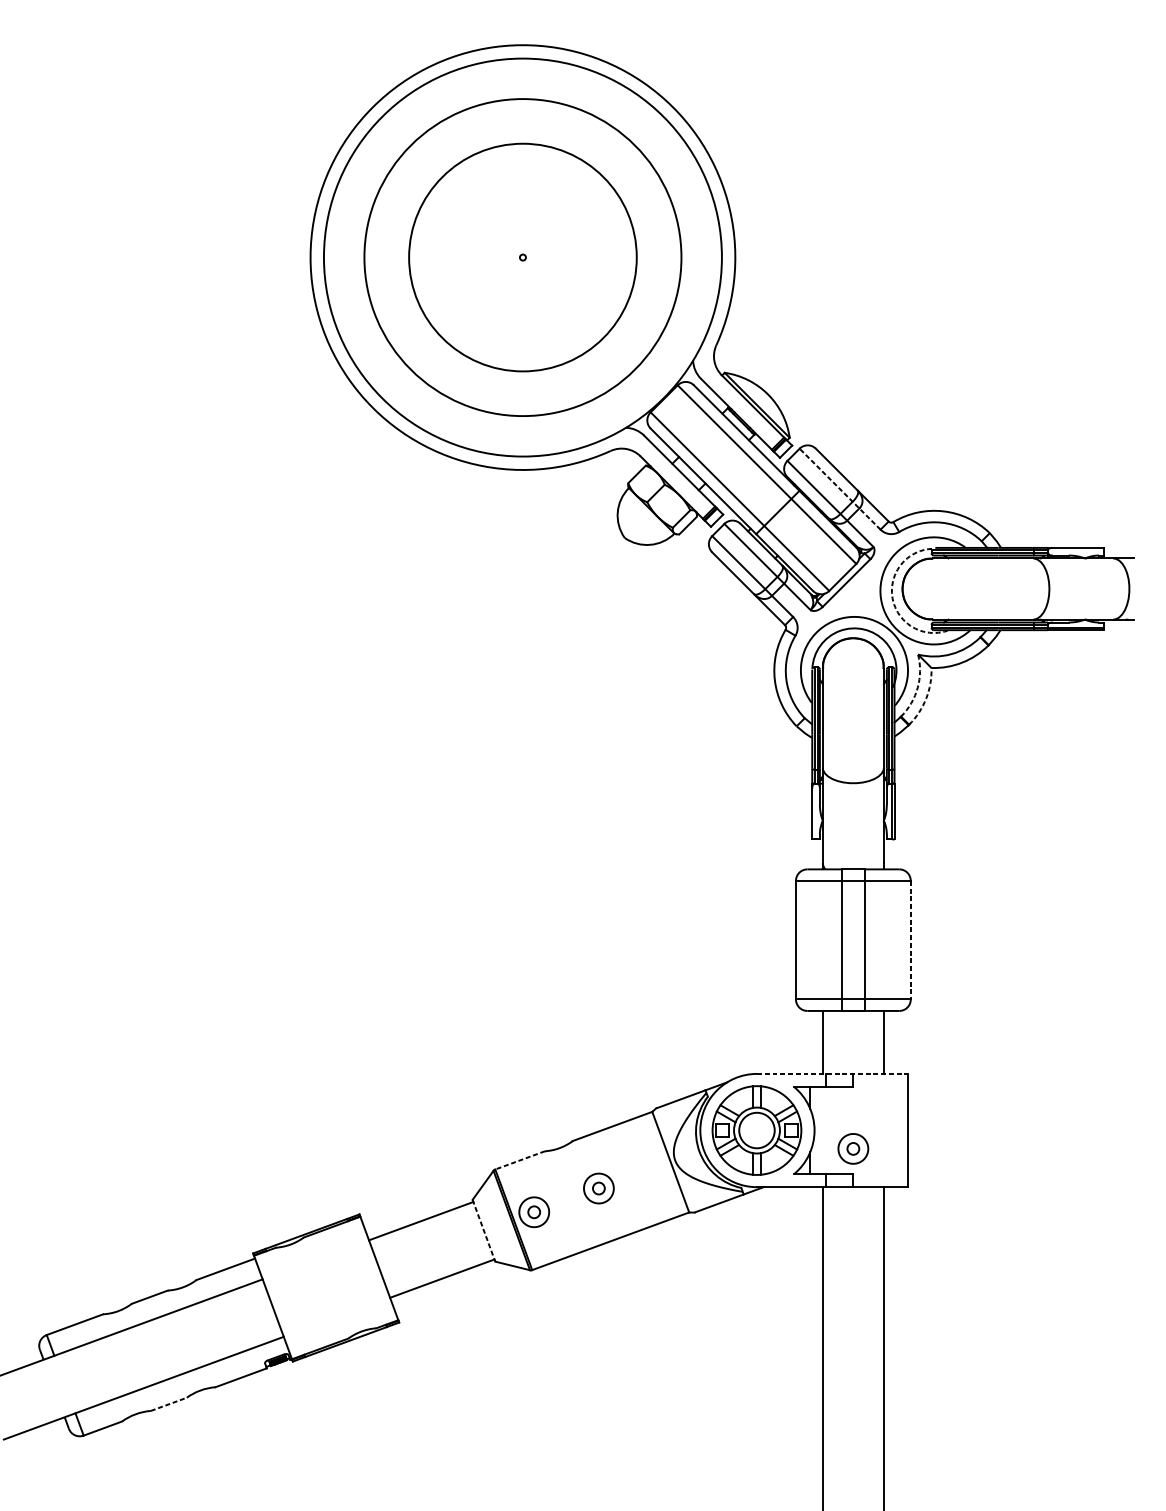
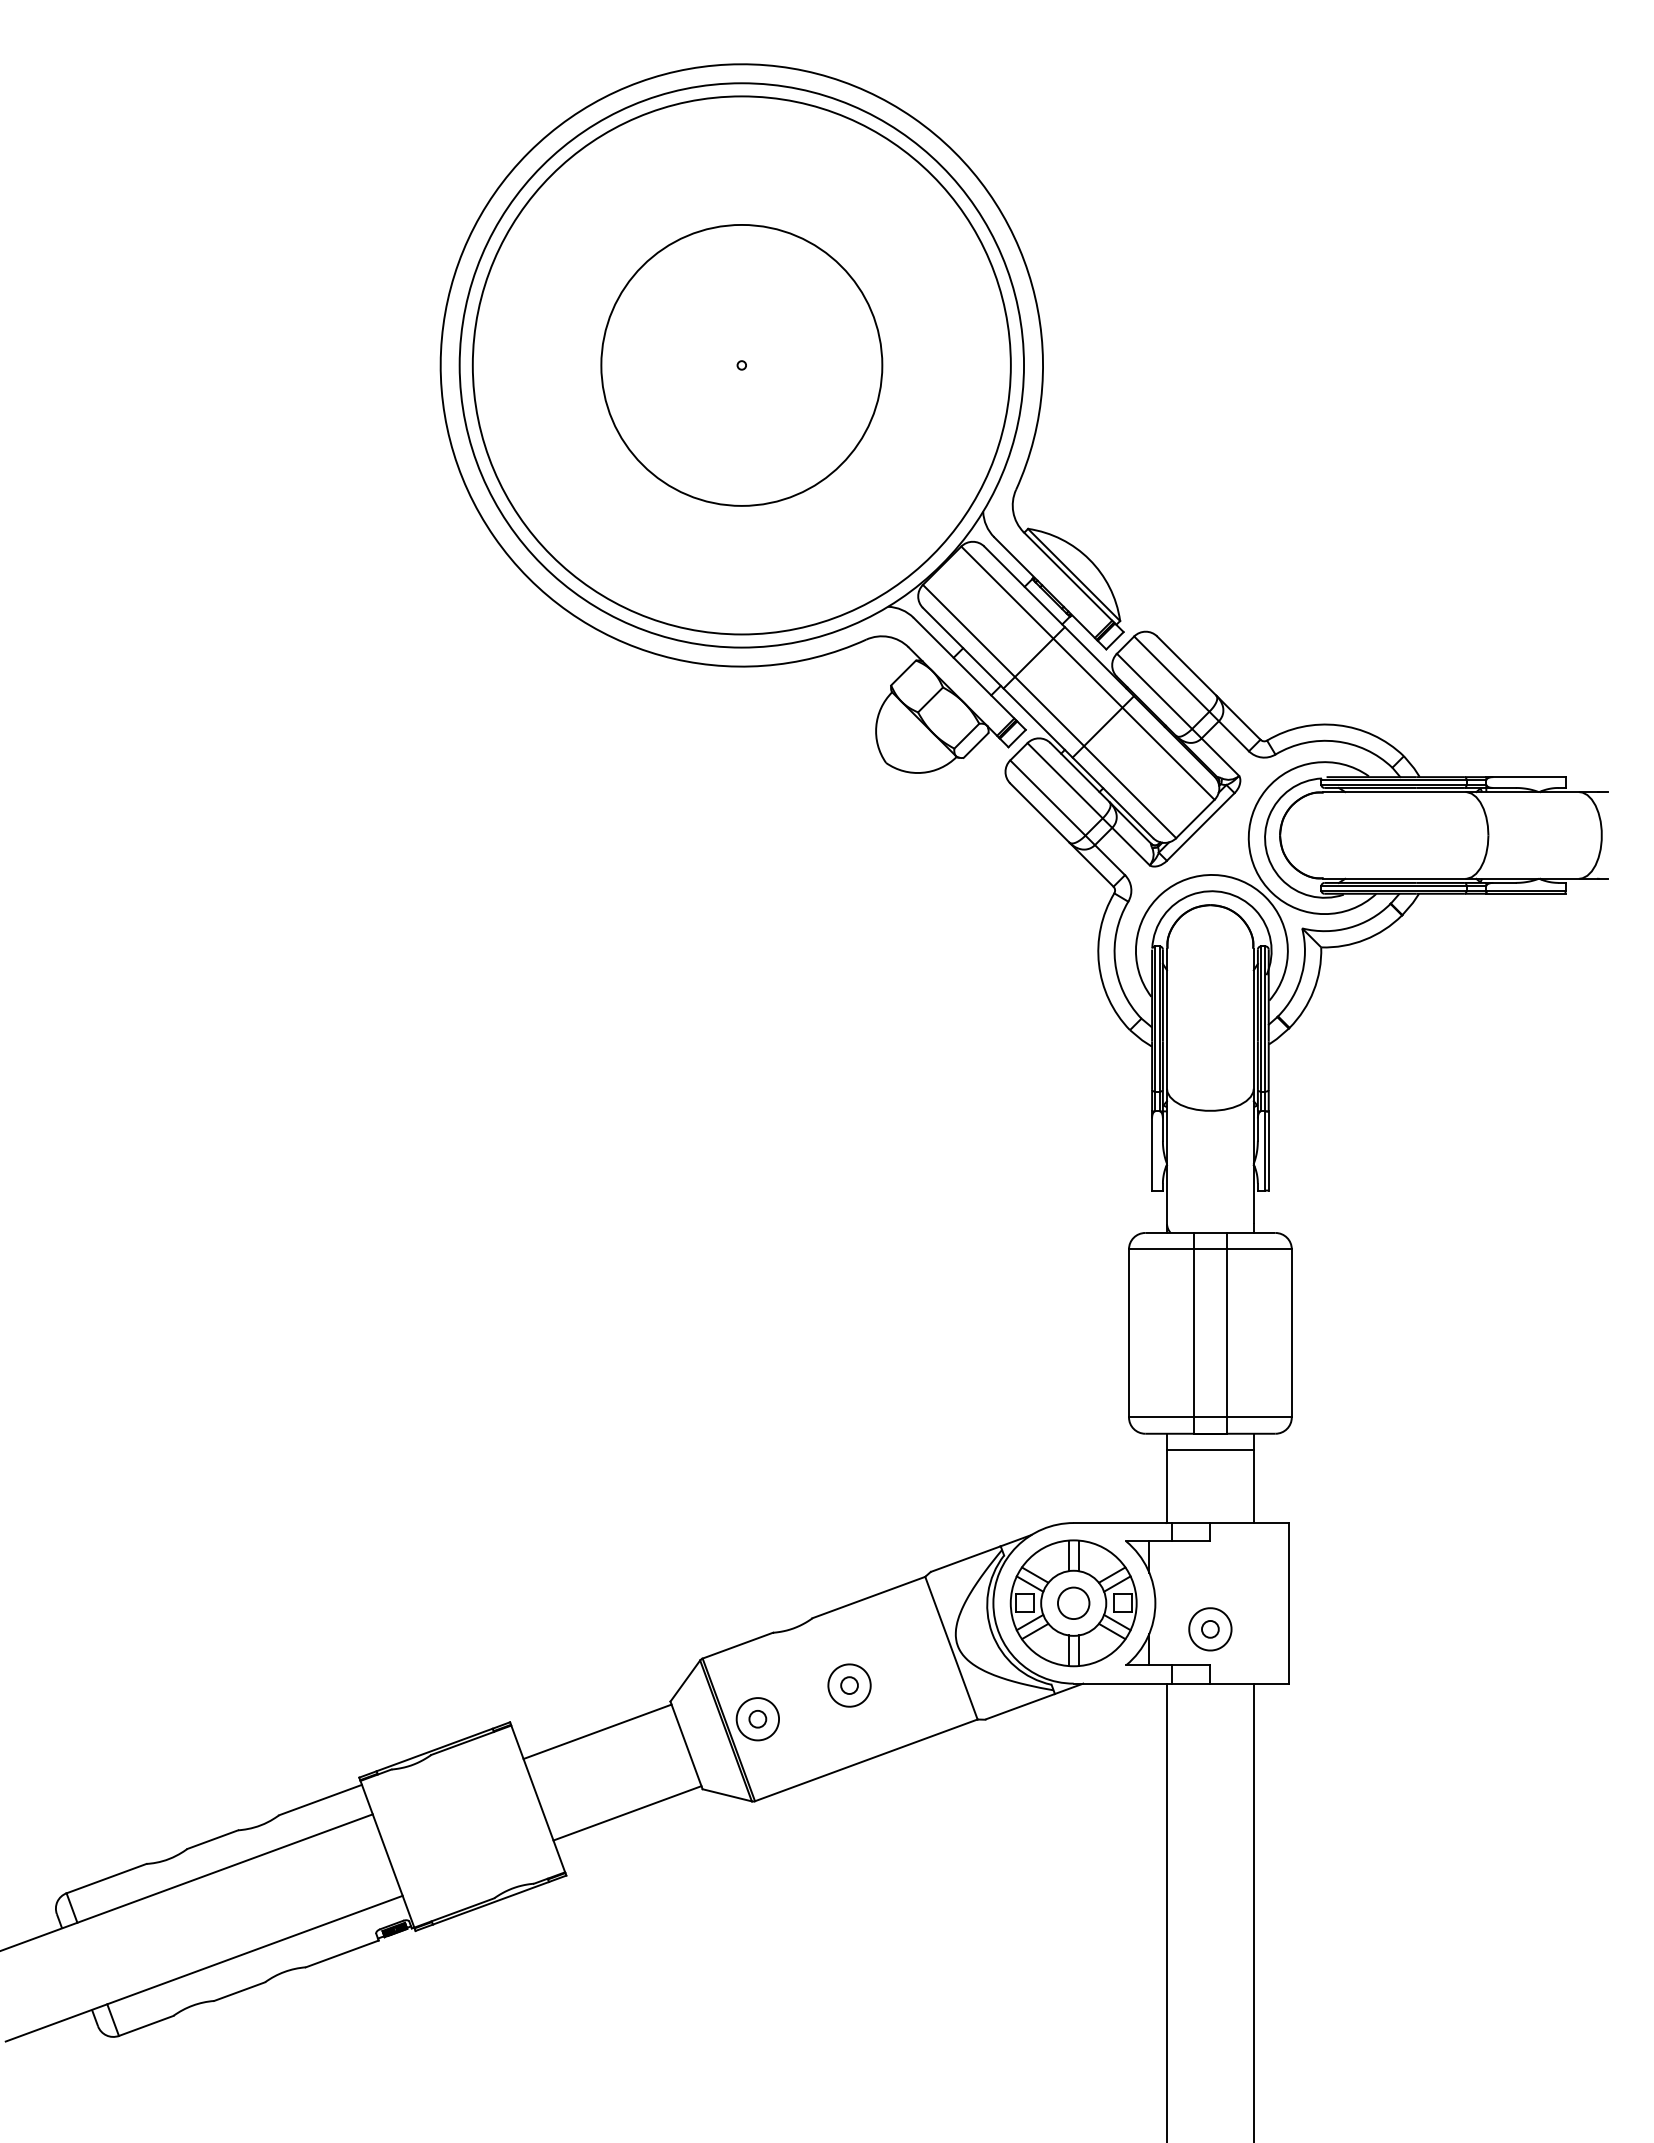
circle: (522, 256) -> (741, 364), size x0.62
circle: (522, 257) -> (741, 365), size x1.67
line: (728, 463) -> (1033, 657), added
line: (840, 488) -> (1191, 693), dashed -> solid
arc: (892, 598) -> (1266, 849), dashed -> solid
arc: (917, 687) -> (1301, 975), dashed -> solid
arc: (926, 698) -> (1313, 990), dashed -> solid
line: (910, 940) -> (1291, 1333), dashed -> solid
line: (852, 1022) -> (1209, 1450), added
line: (832, 1074) -> (1181, 1523), dashed -> solid
circle: (756, 1130) -> (1073, 1603), size x0.62
line: (519, 1160) -> (737, 1645), dashed -> solid
line: (483, 1230) -> (686, 1745), dashed -> solid
line: (169, 1404) -> (240, 1991), dashed -> solid

